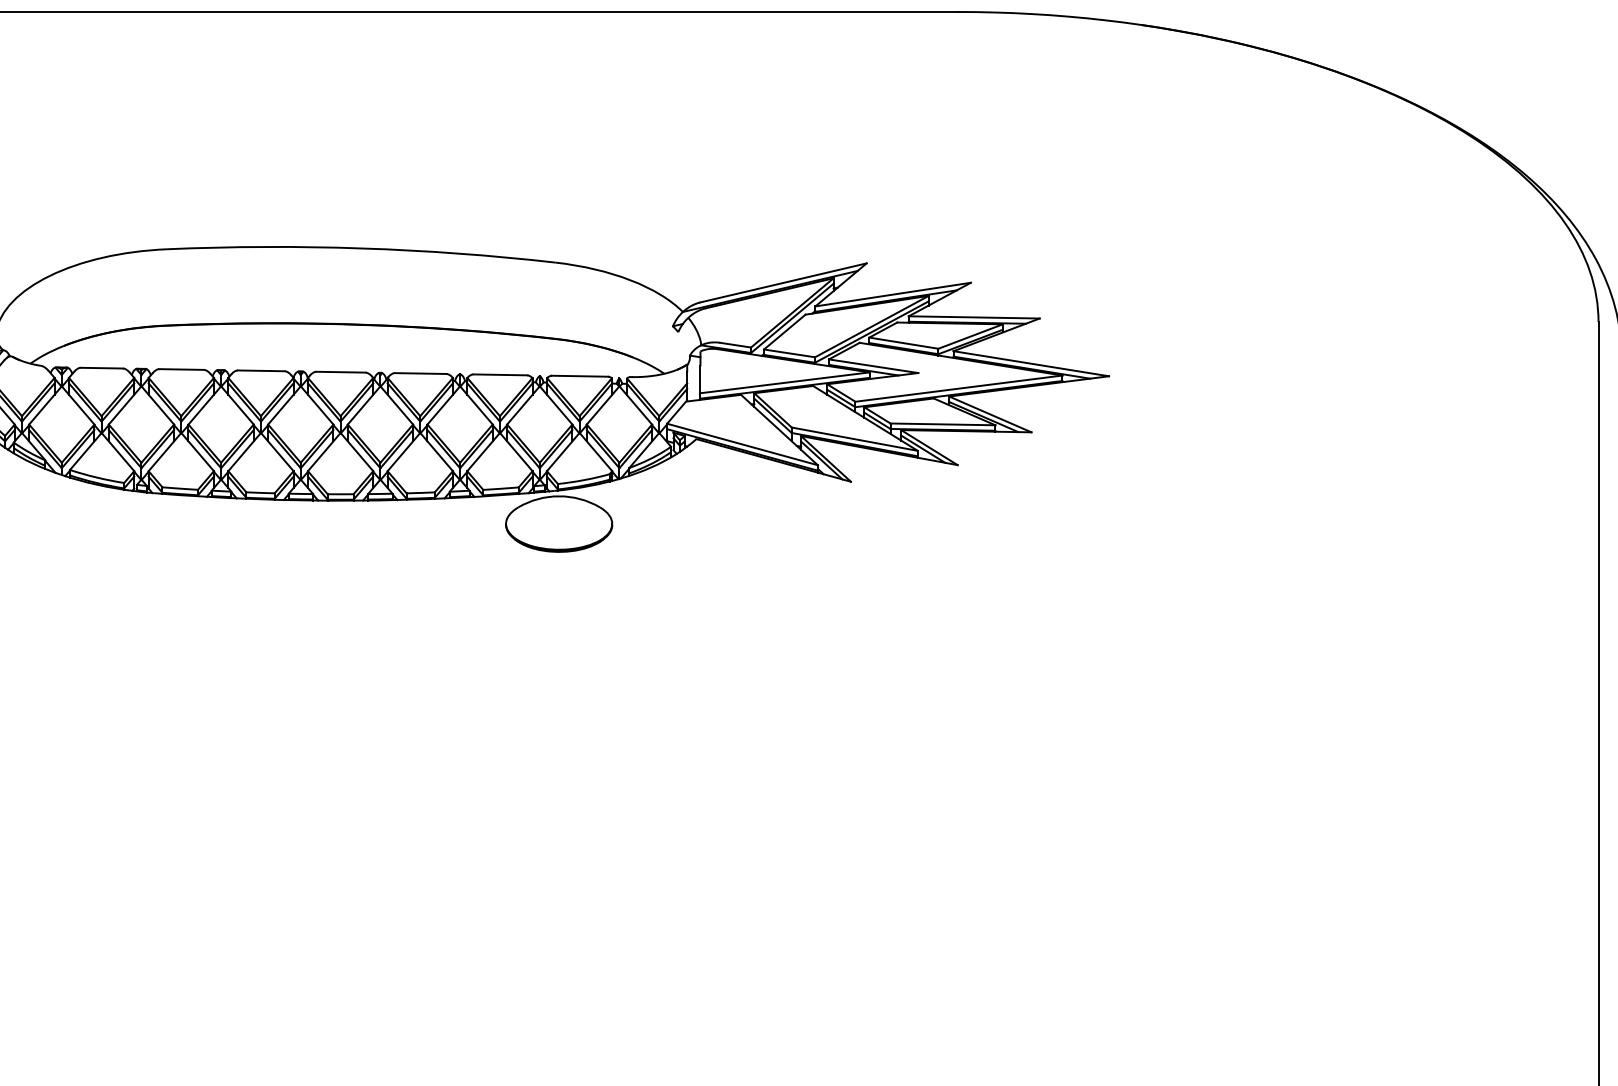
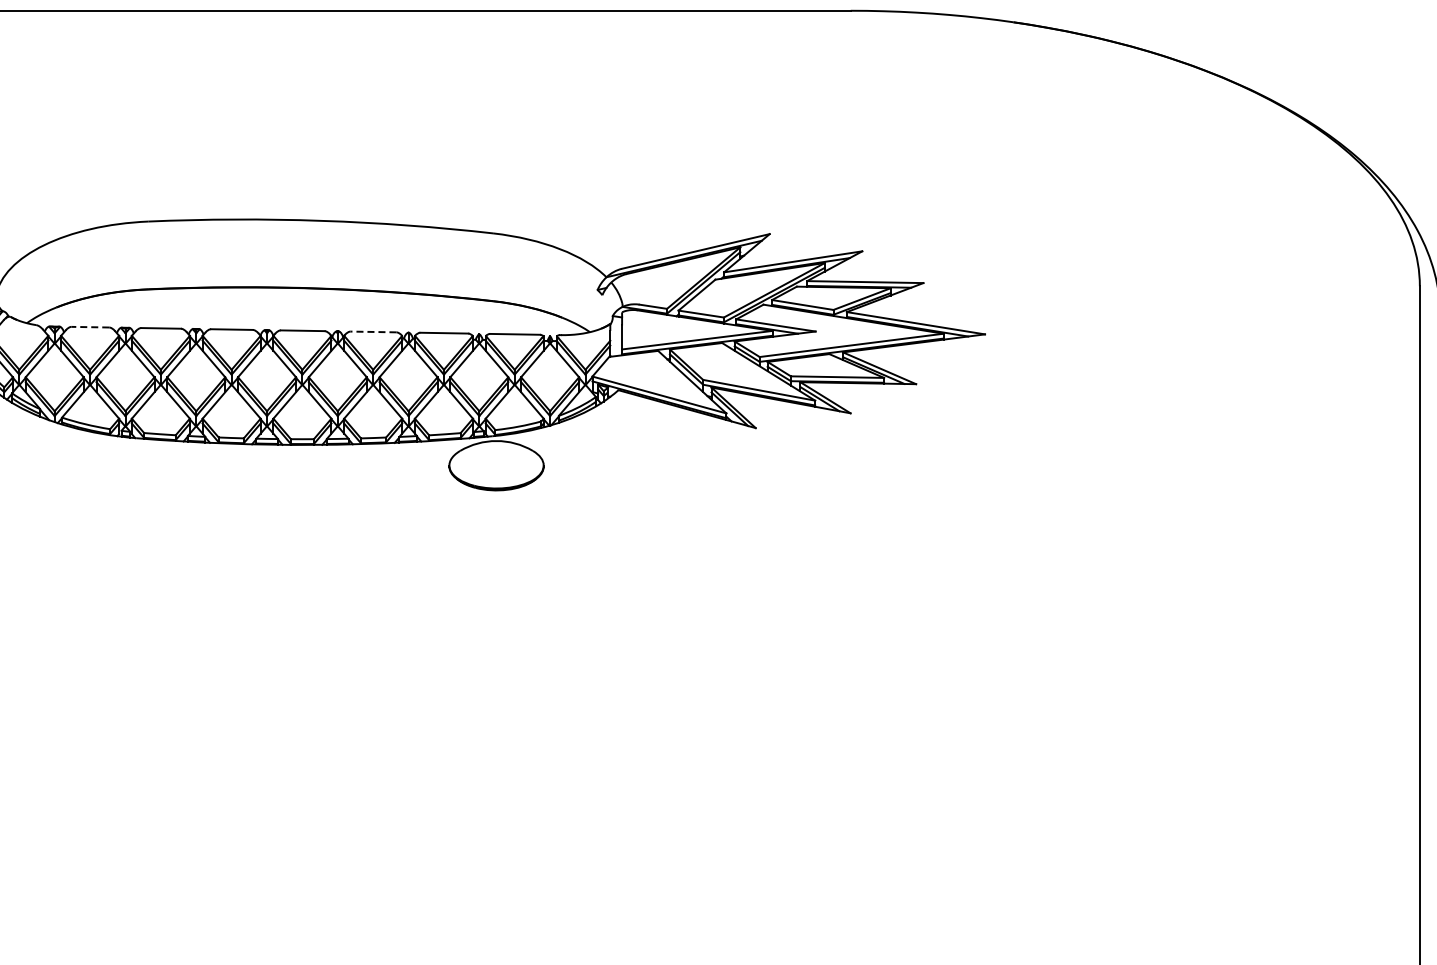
line: (102, 368) -> (90, 327), solid -> dashed
line: (420, 373) -> (373, 331), solid -> dashed

